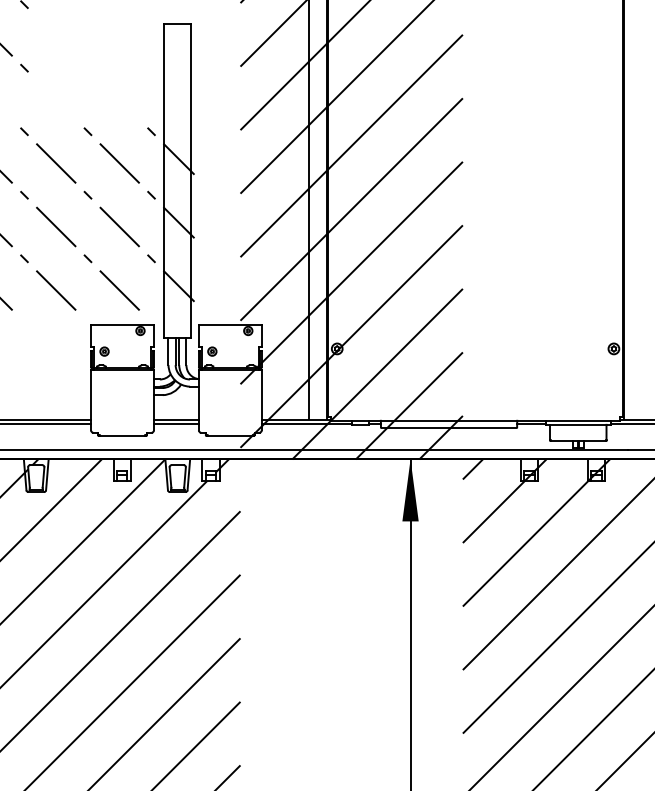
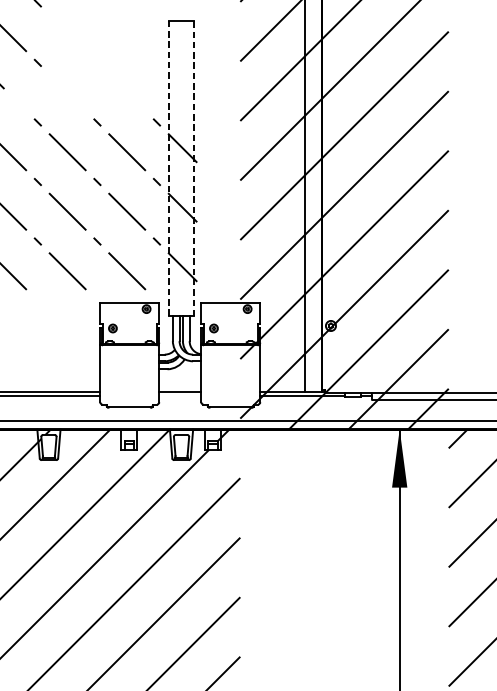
line: (163, 180) -> (168, 168), solid -> dashed
line: (190, 181) -> (193, 169), solid -> dashed
line: (175, 423) -> (179, 395), removed

